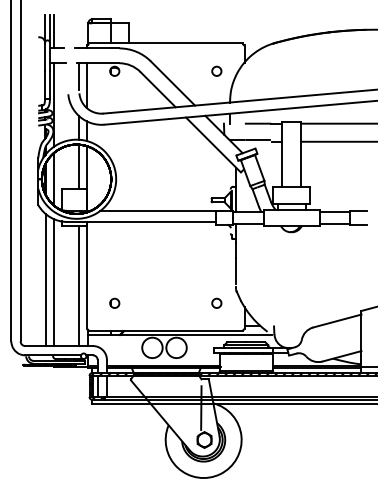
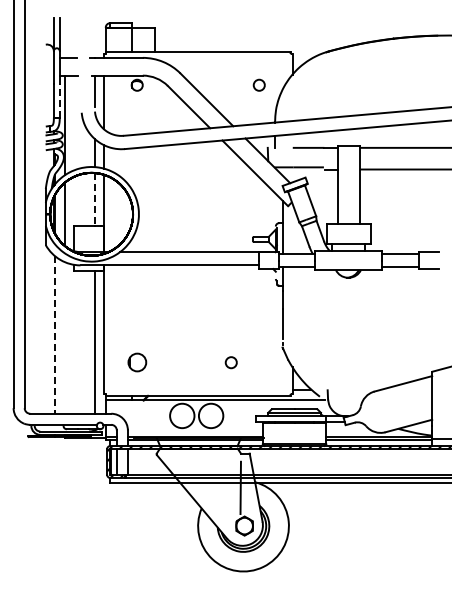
line: (53, 31) -> (64, 37), removed
line: (49, 84) -> (59, 101), solid -> dashed
line: (79, 167) -> (94, 200), solid -> dashed
line: (45, 279) -> (54, 334), solid -> dashed
line: (53, 282) -> (64, 337), removed
circle: (114, 303) -> (136, 362), size x1.6
circle: (216, 303) -> (230, 362), moved

